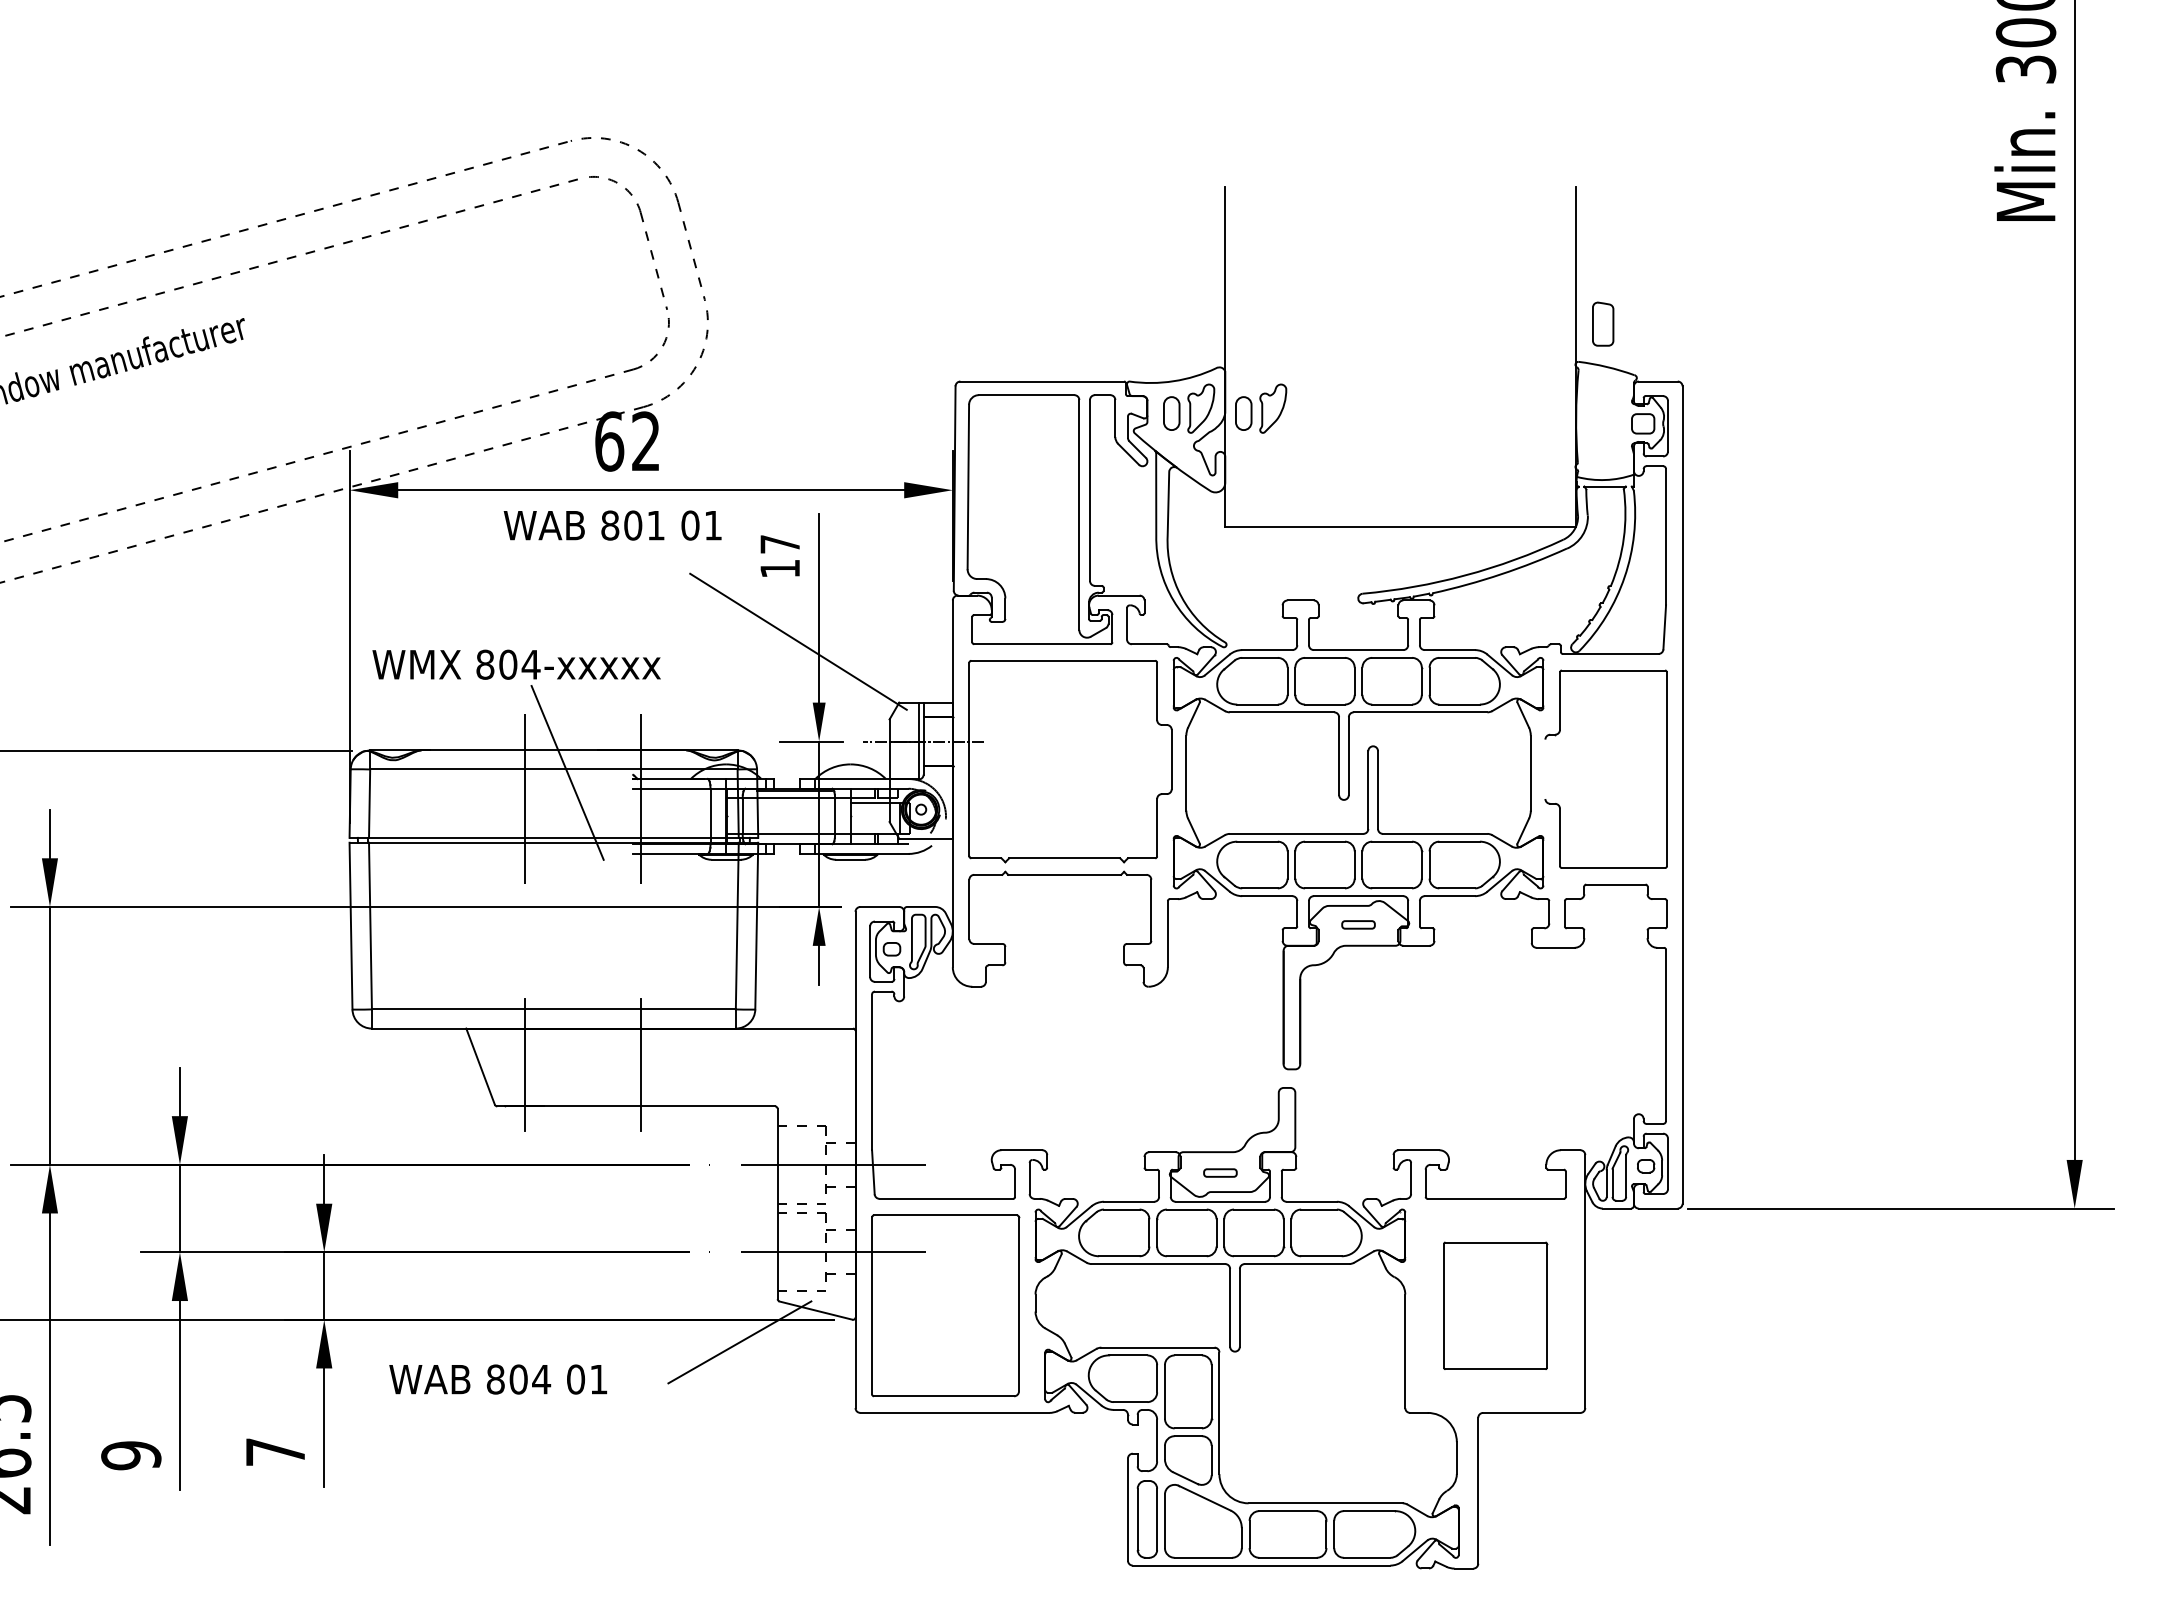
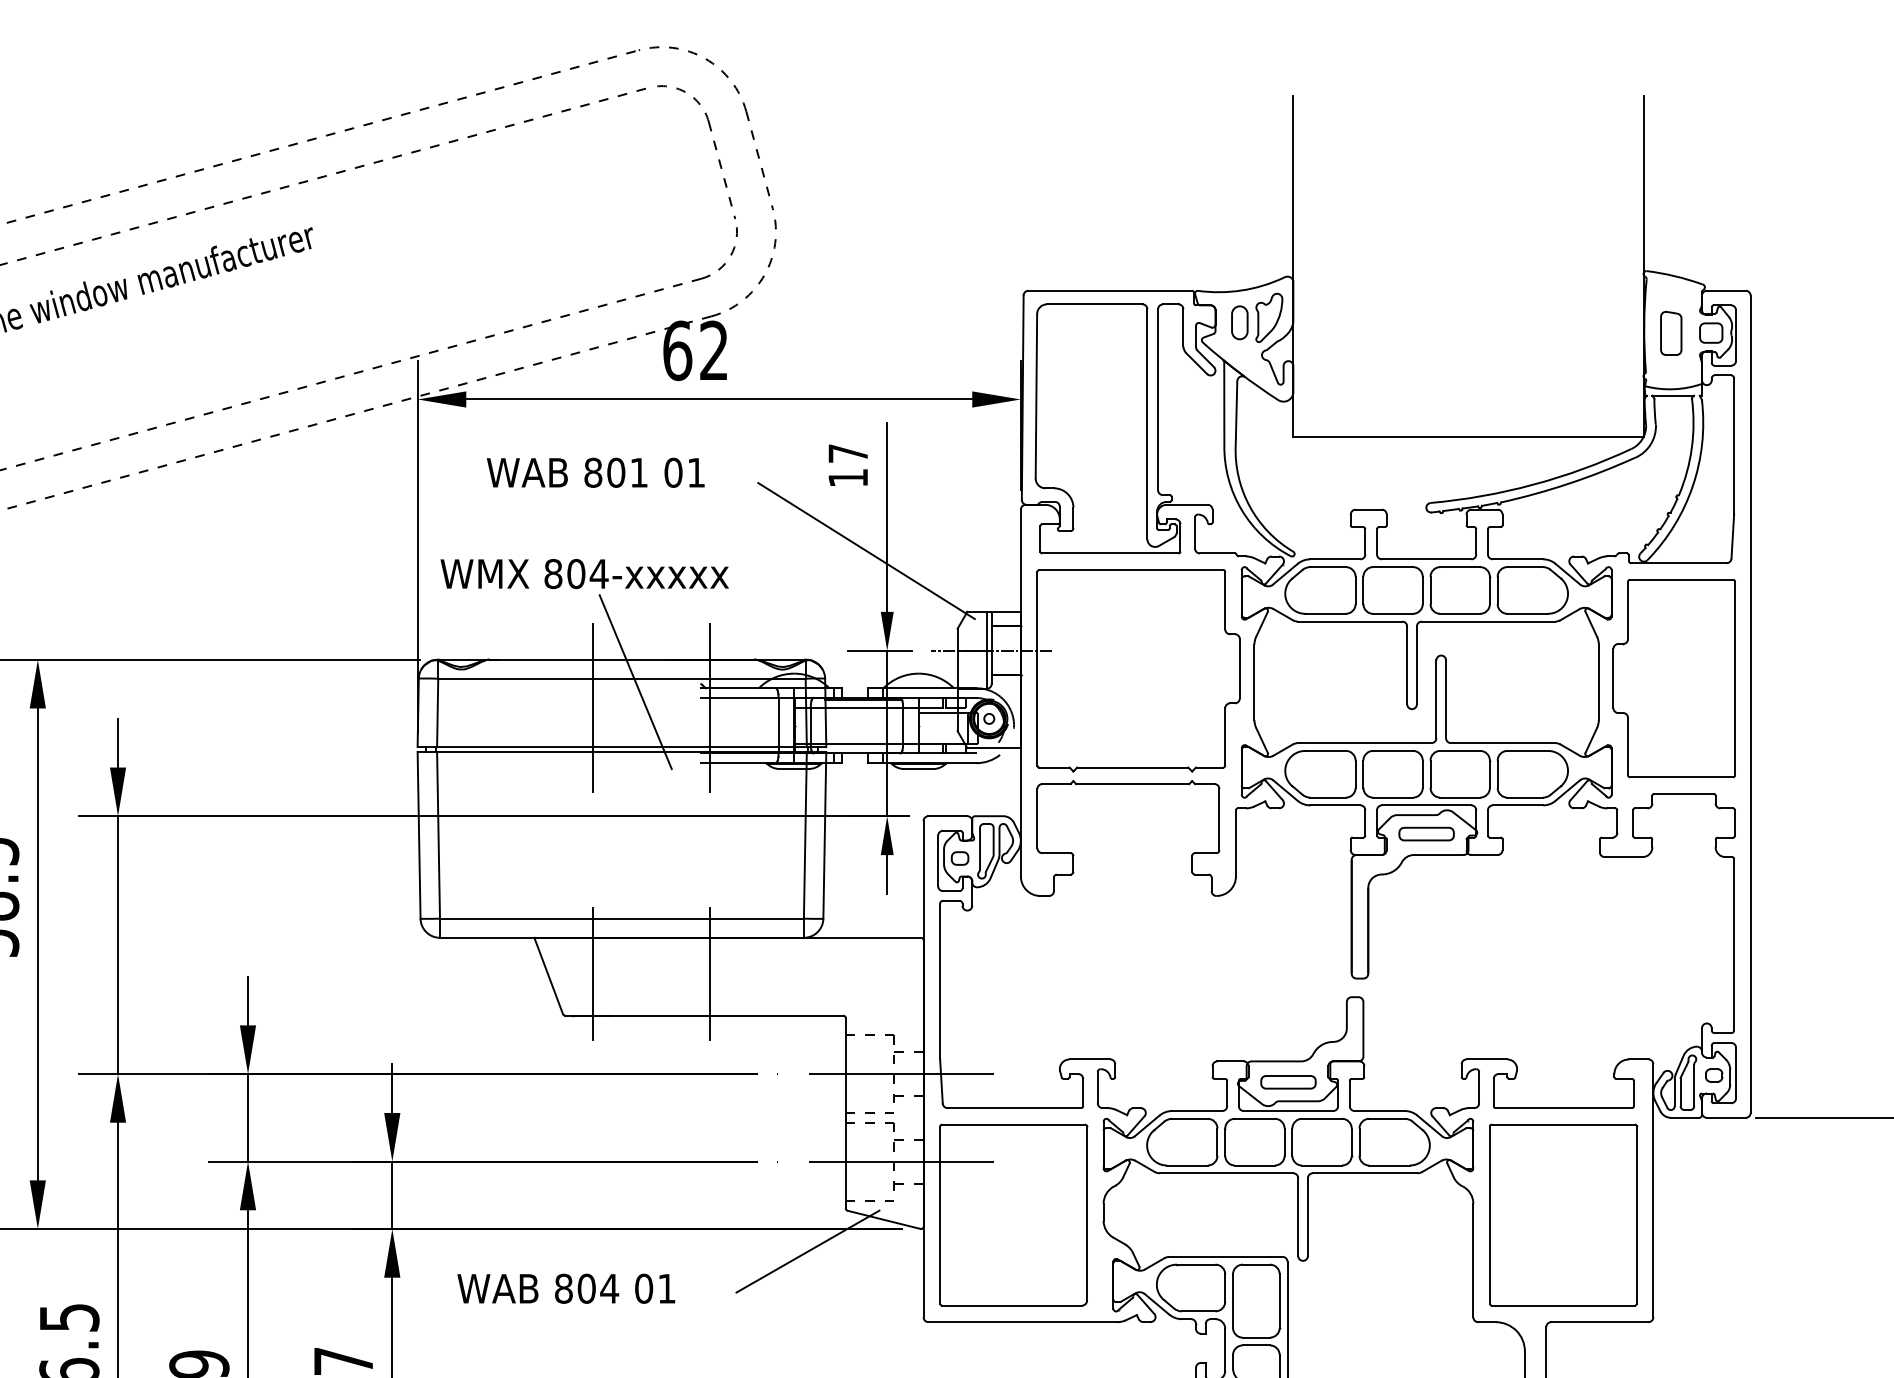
curve: (1612, 323) -> (1680, 332), moved
part: (1261, 408) -> (1329, 317), removed
text: (612, 525) -> (595, 472), moved
line: (1545, 768) -> (1613, 677), added
part: (1358, 924) -> (1426, 833), size x1.67
part: (1220, 1172) -> (1288, 1081), size x1.67
part: (1495, 1305) -> (1563, 1214), size x1.43

